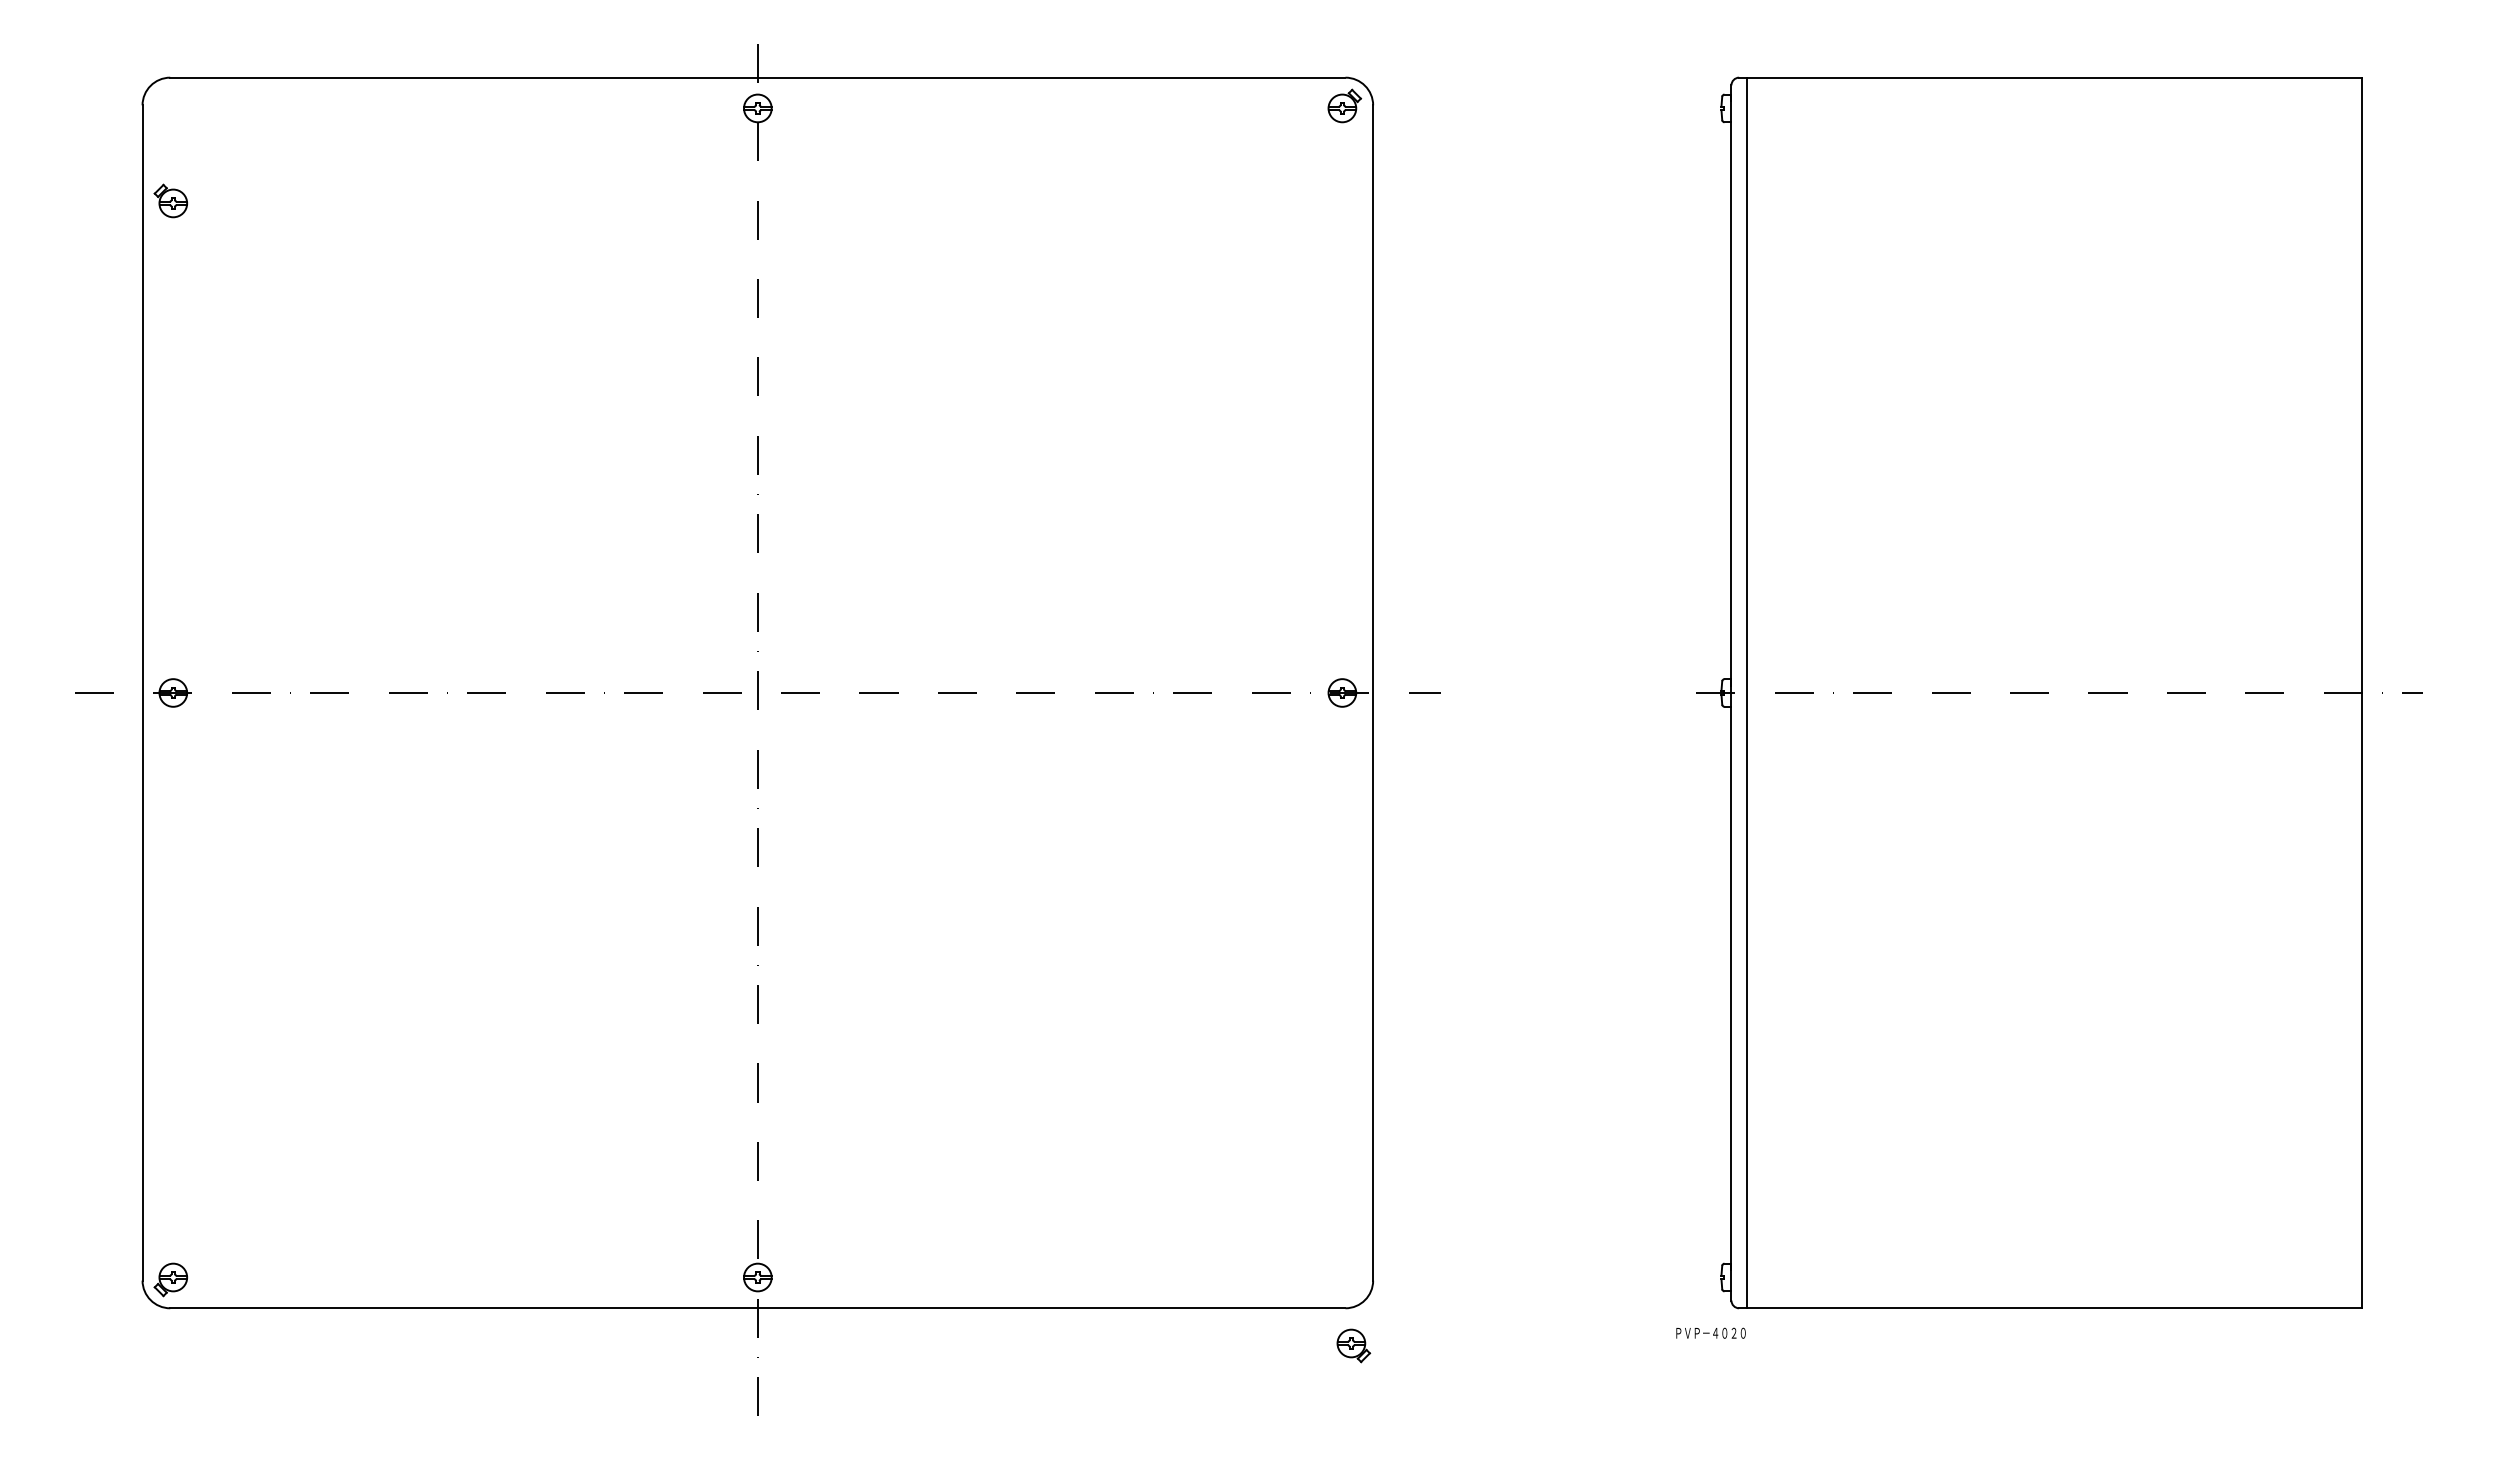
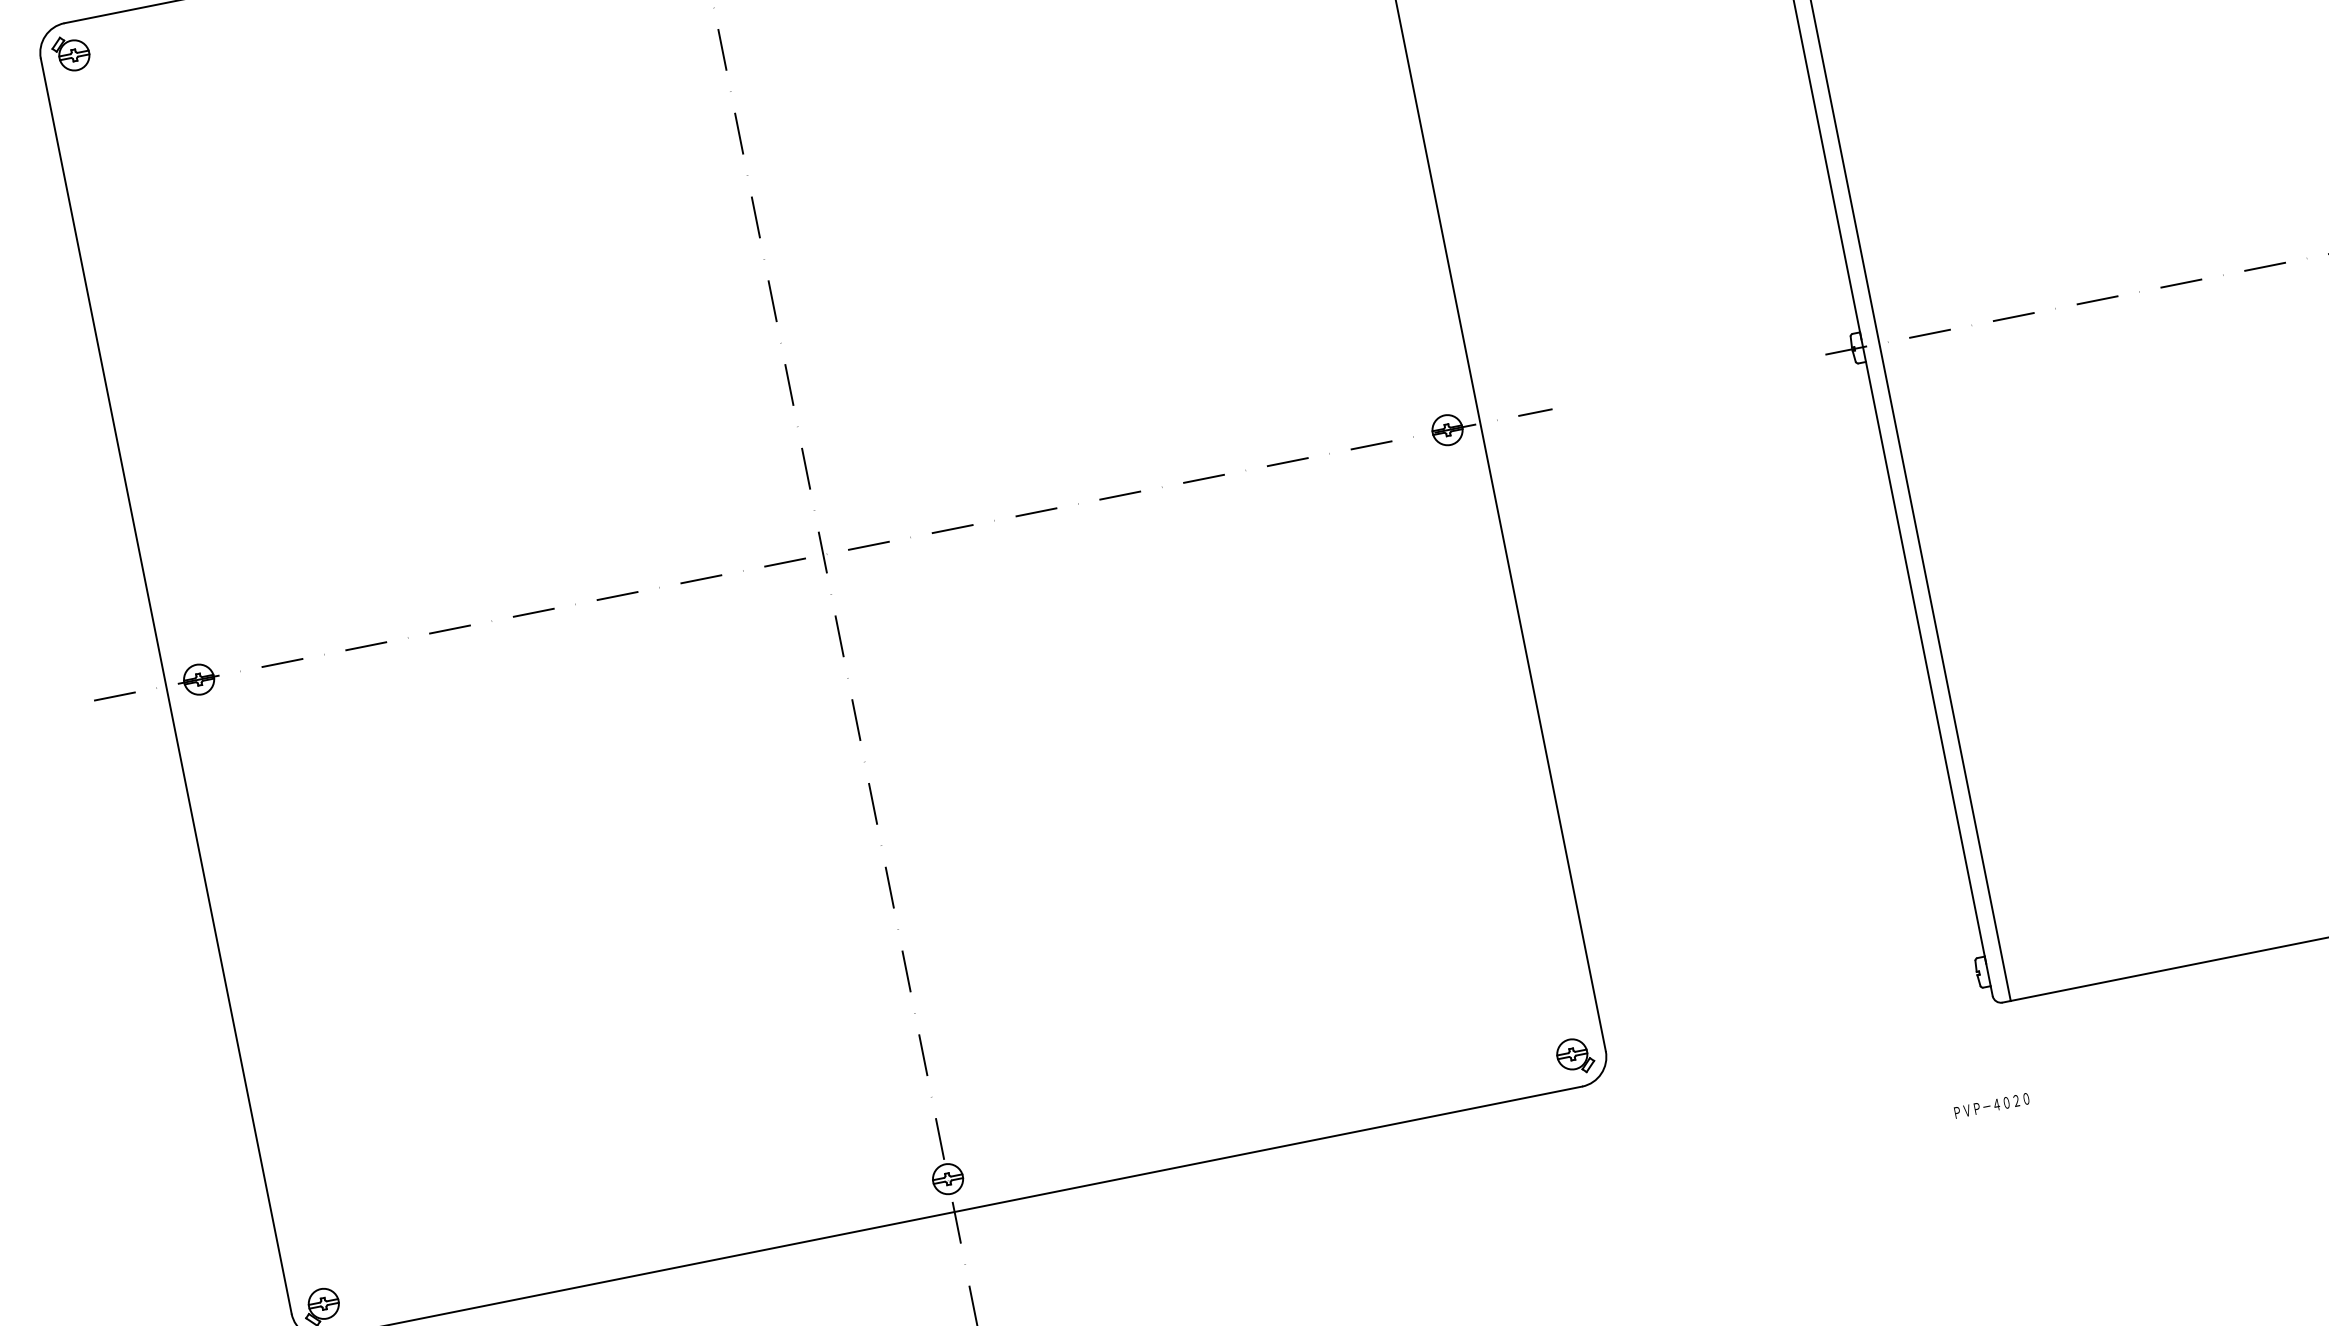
part: (170, 200) -> (70, 52), moved
text: (1710, 1332) -> (1991, 1105), moved
part: (1353, 1345) -> (1574, 1056), moved

